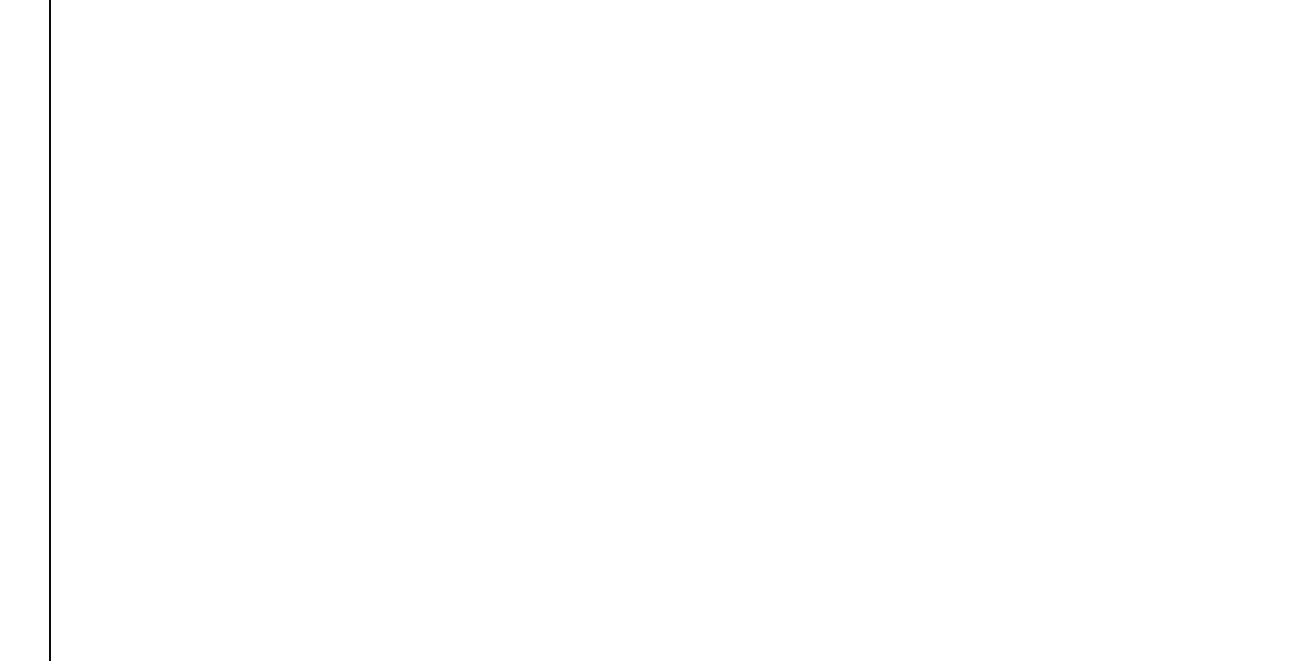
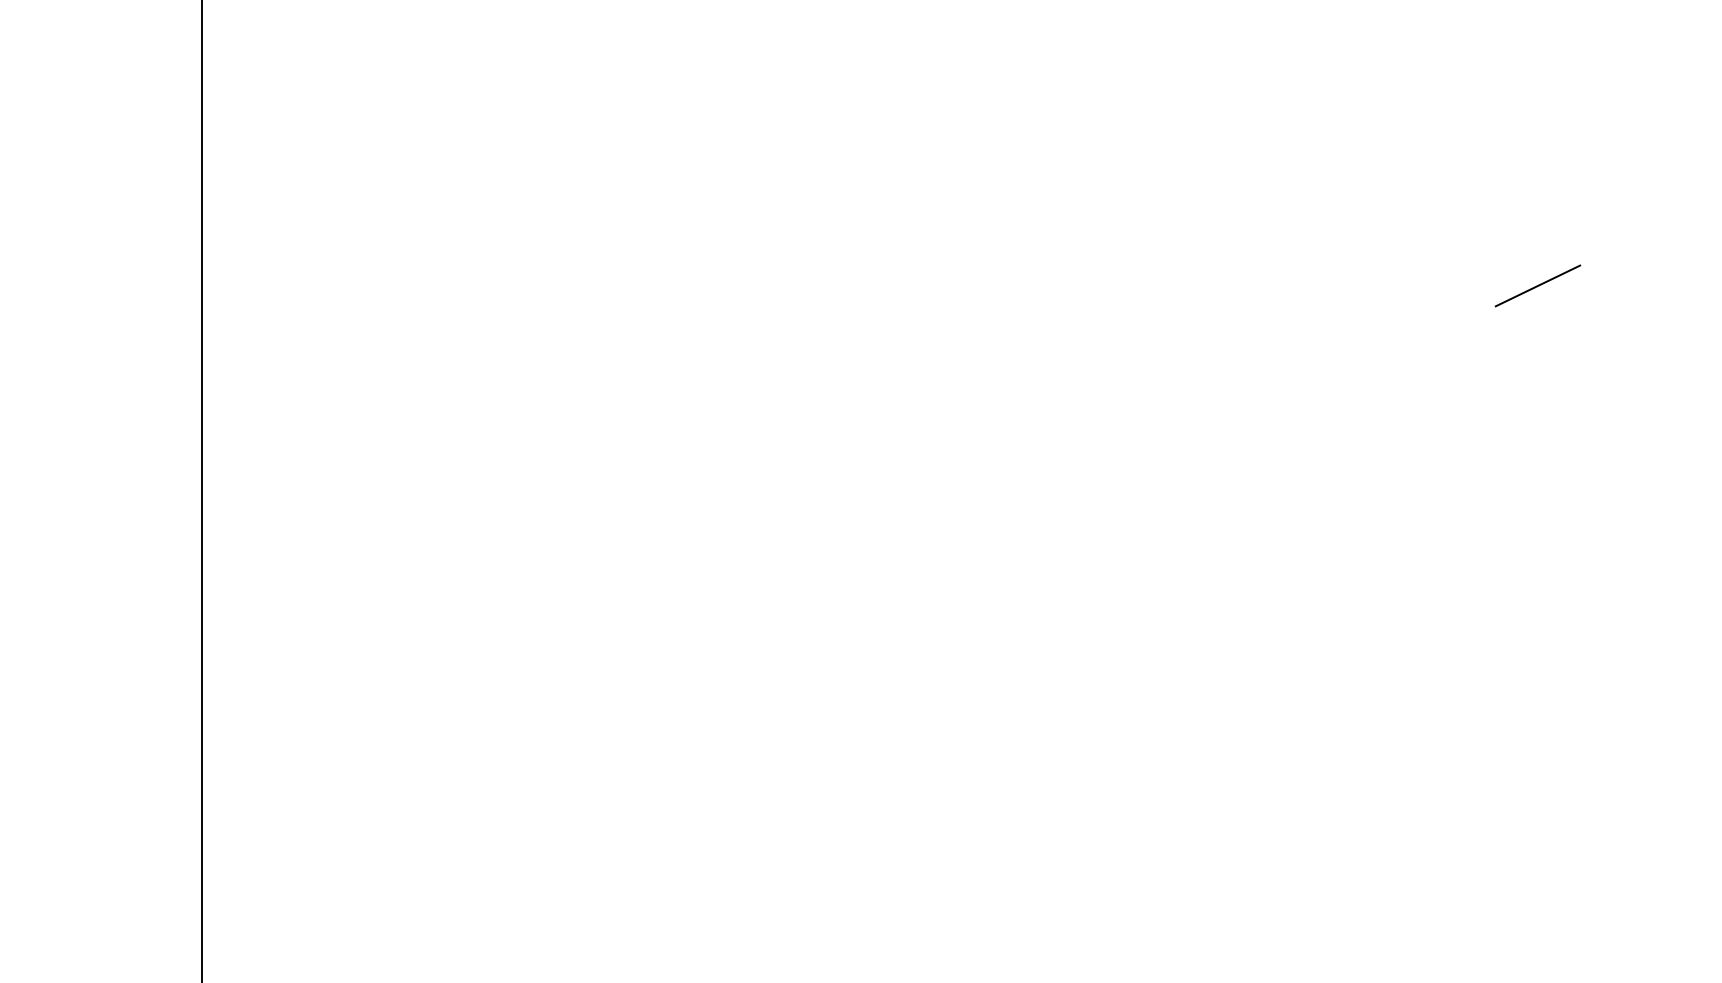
line: (1088, 110) -> (1537, 285), added

